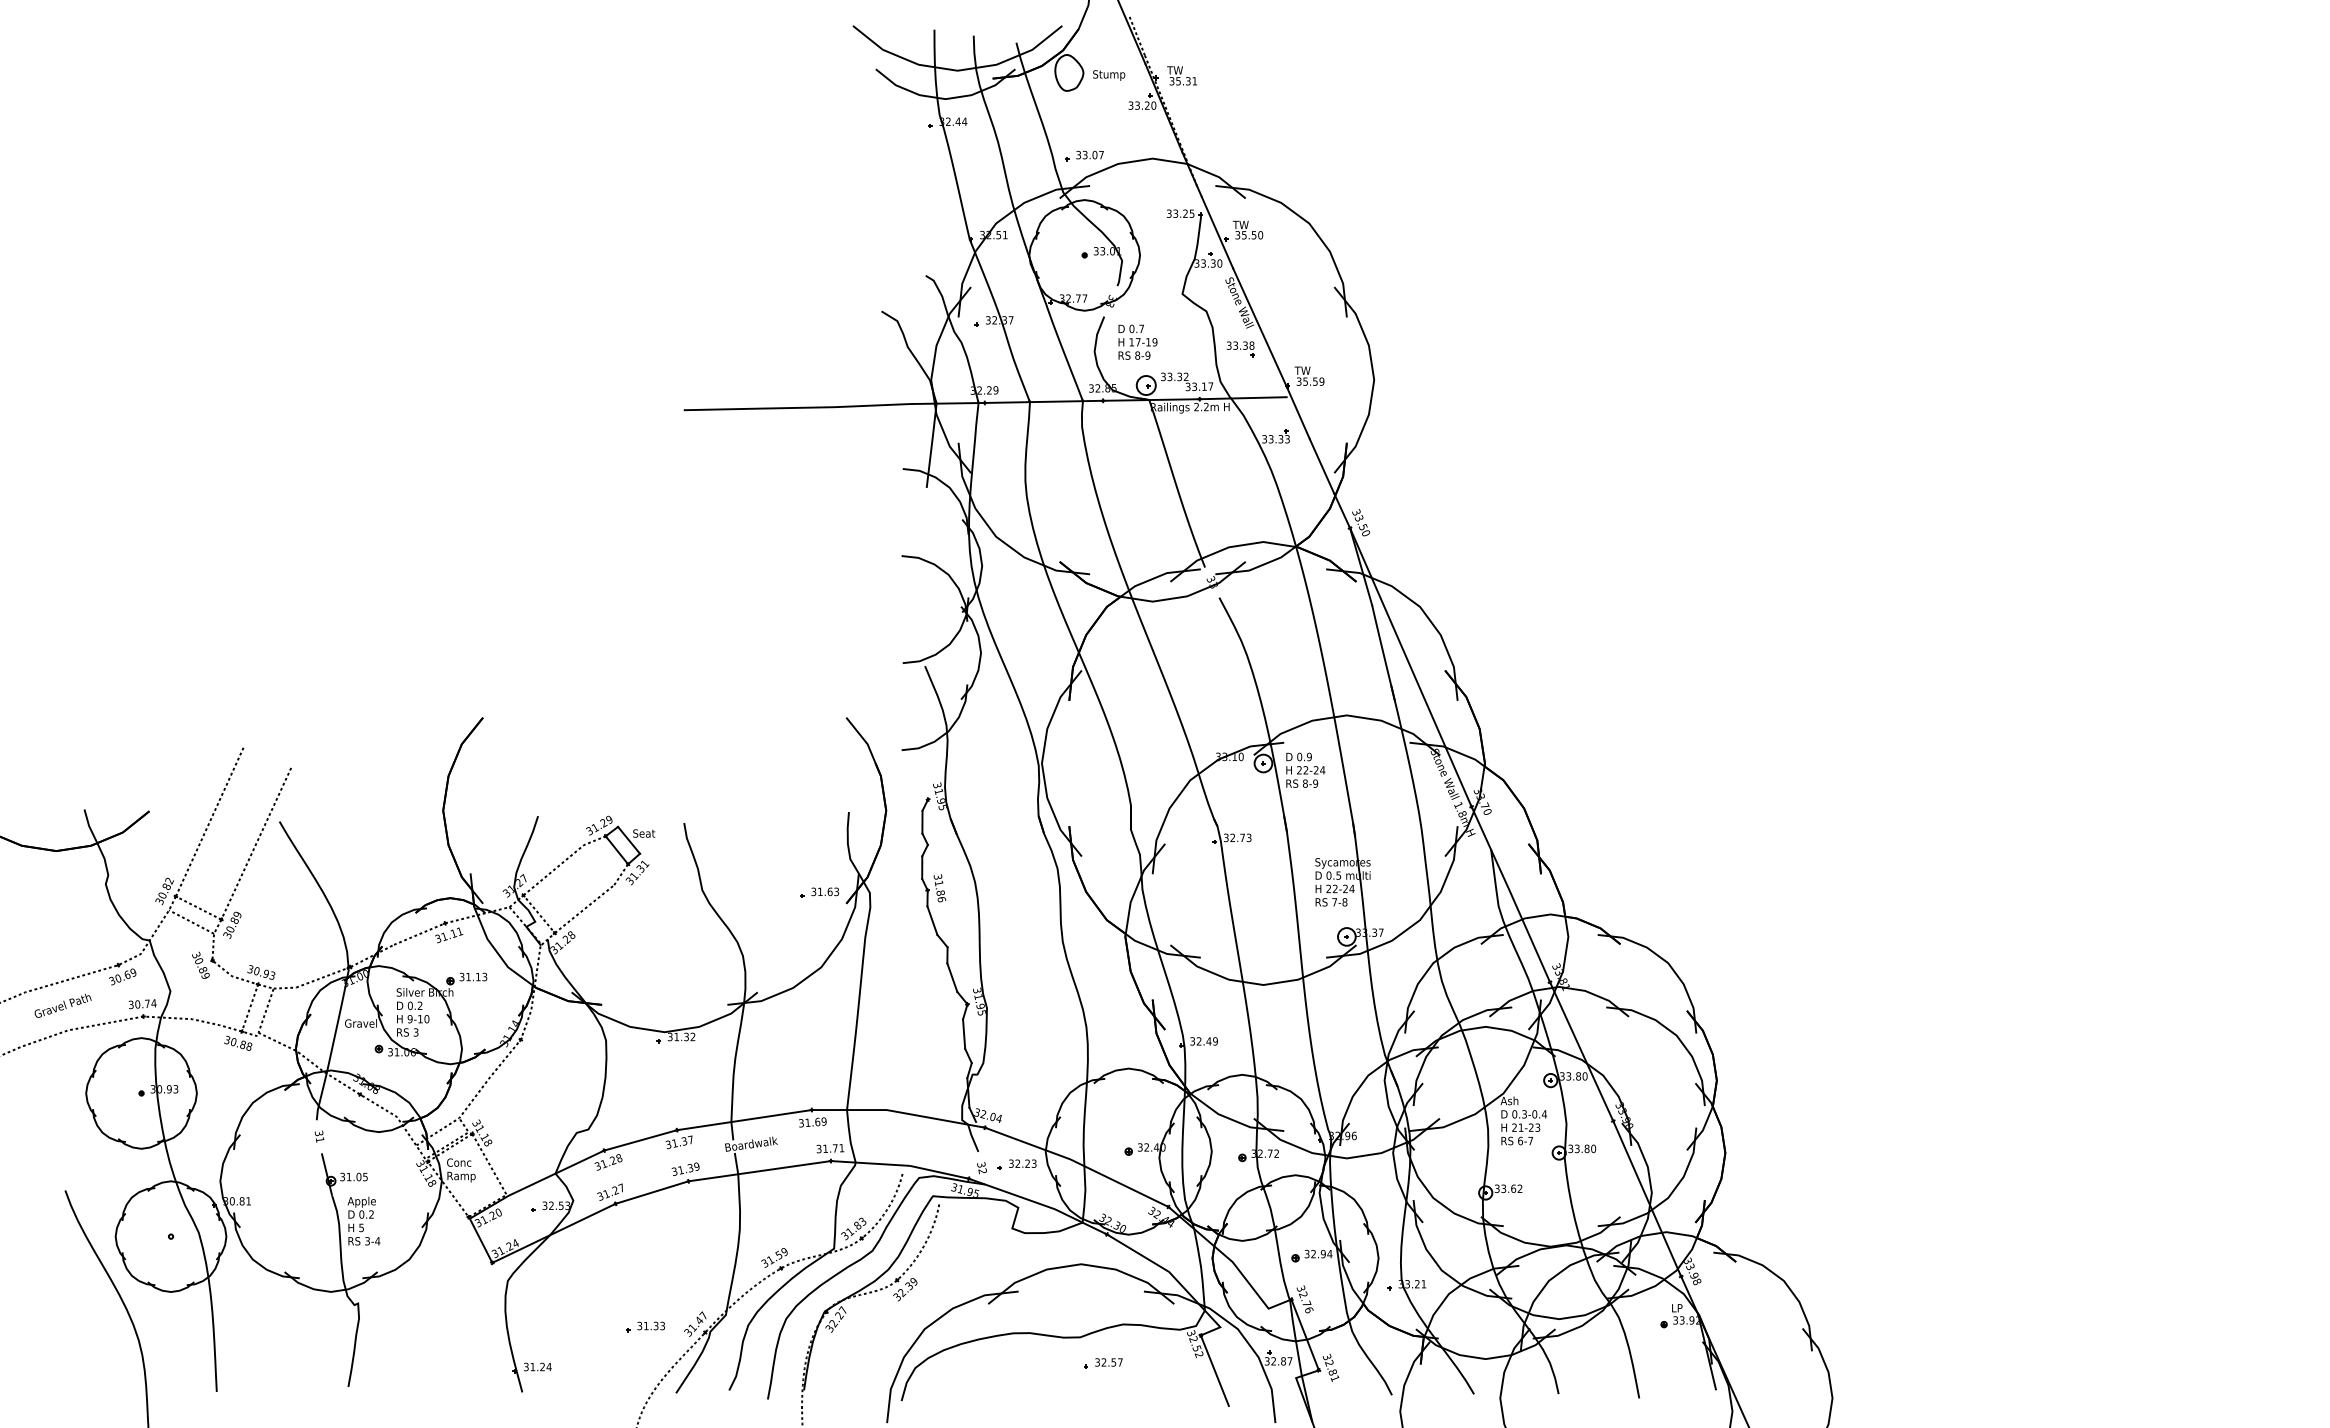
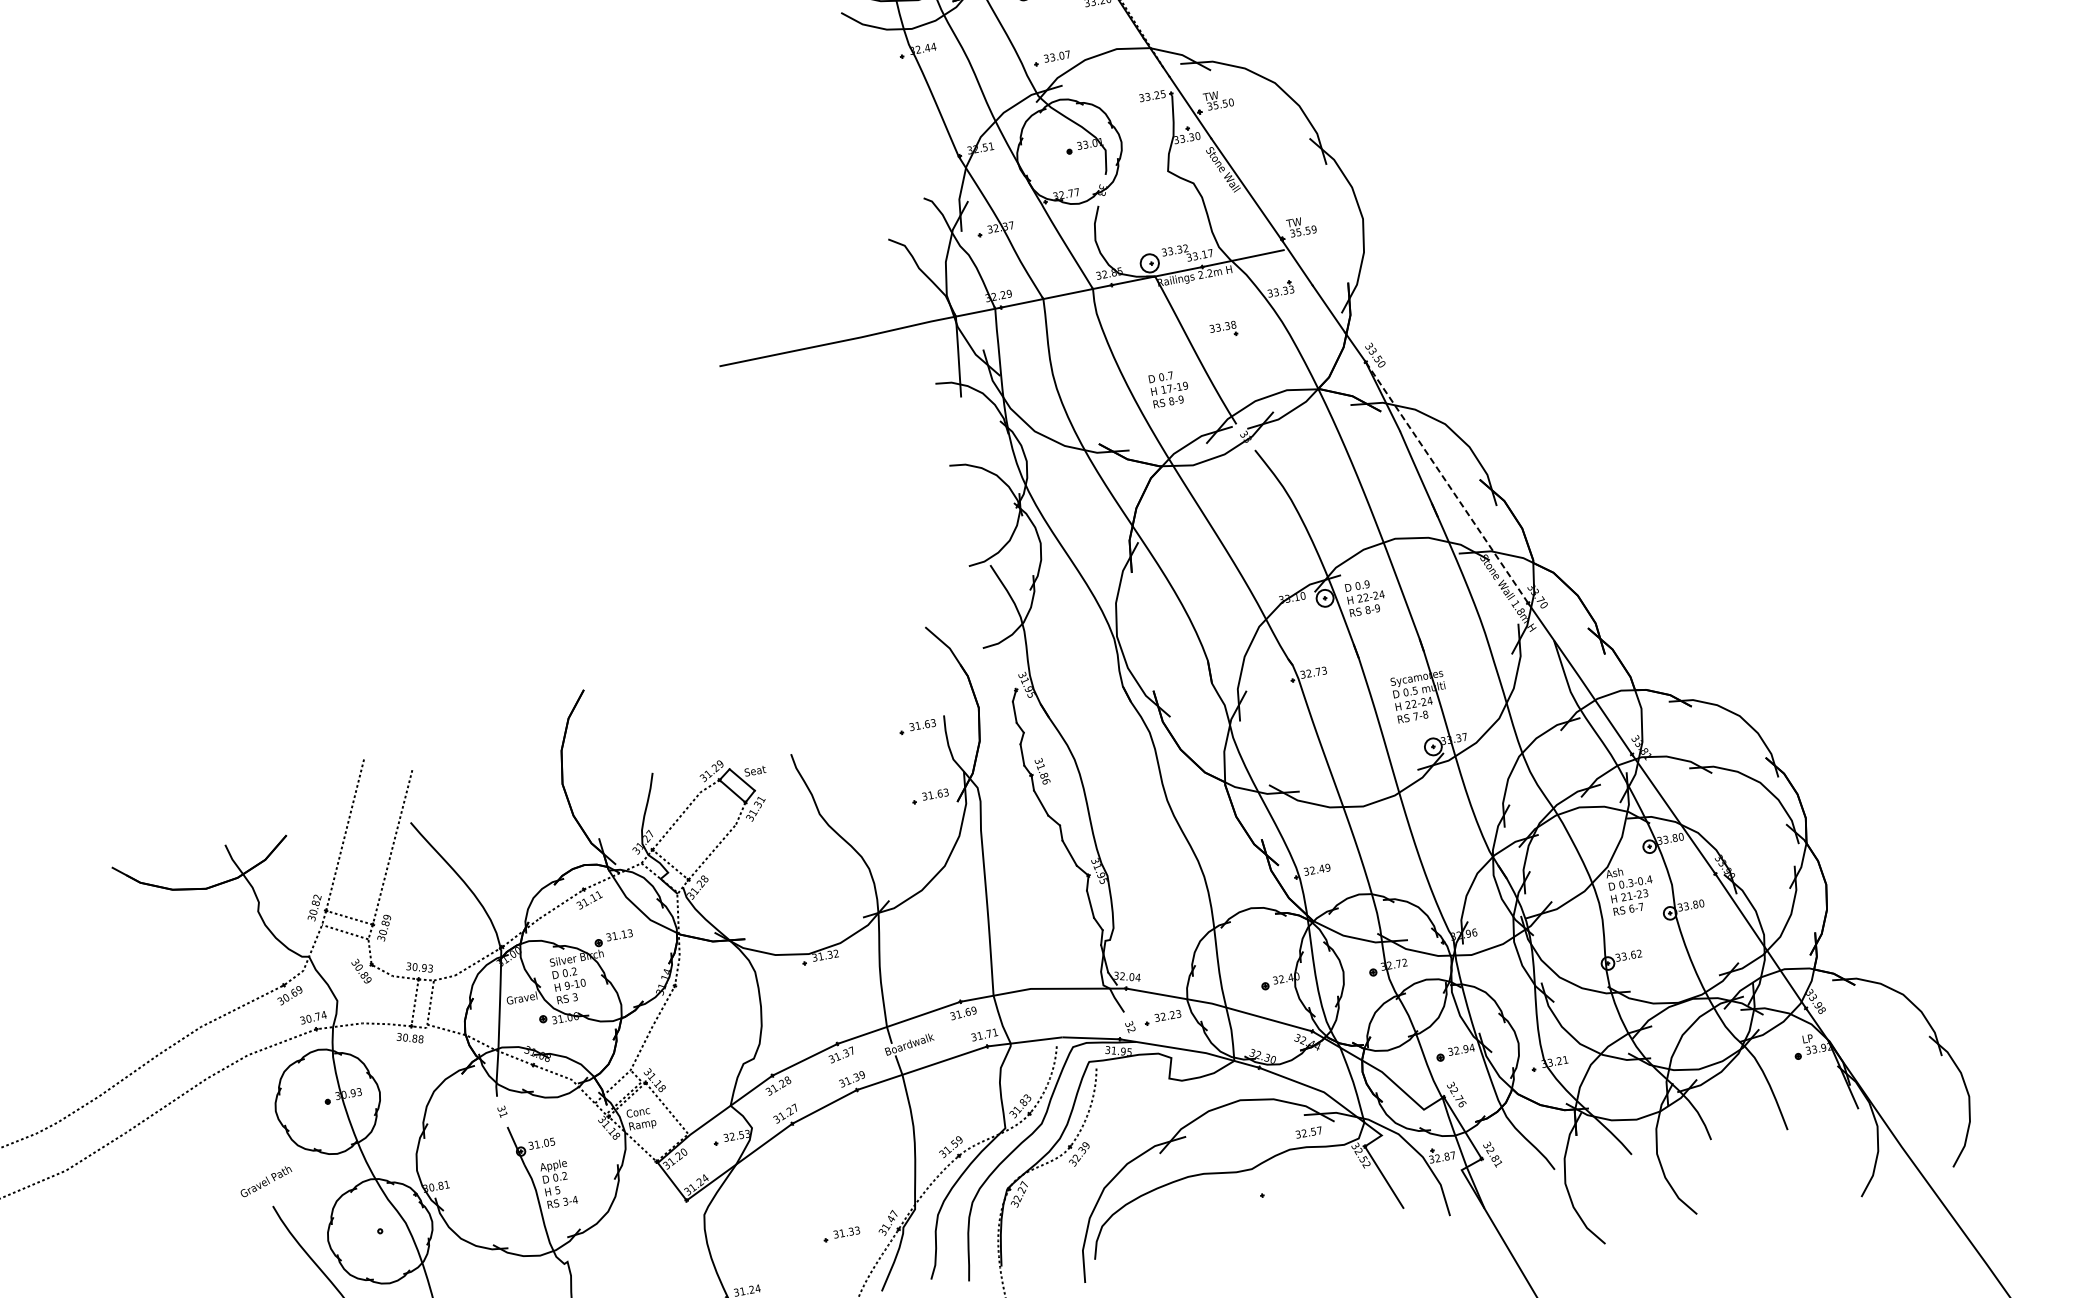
text: (1137, 341) -> (1169, 388), moved
part: (1240, 349) -> (1223, 330), moved
line: (1411, 667) -> (1447, 482), solid -> dashed
part: (819, 818) -> (917, 726), added
text: (62, 1005) -> (265, 1181), moved
text: (1108, 1362) -> (1308, 1132), moved

